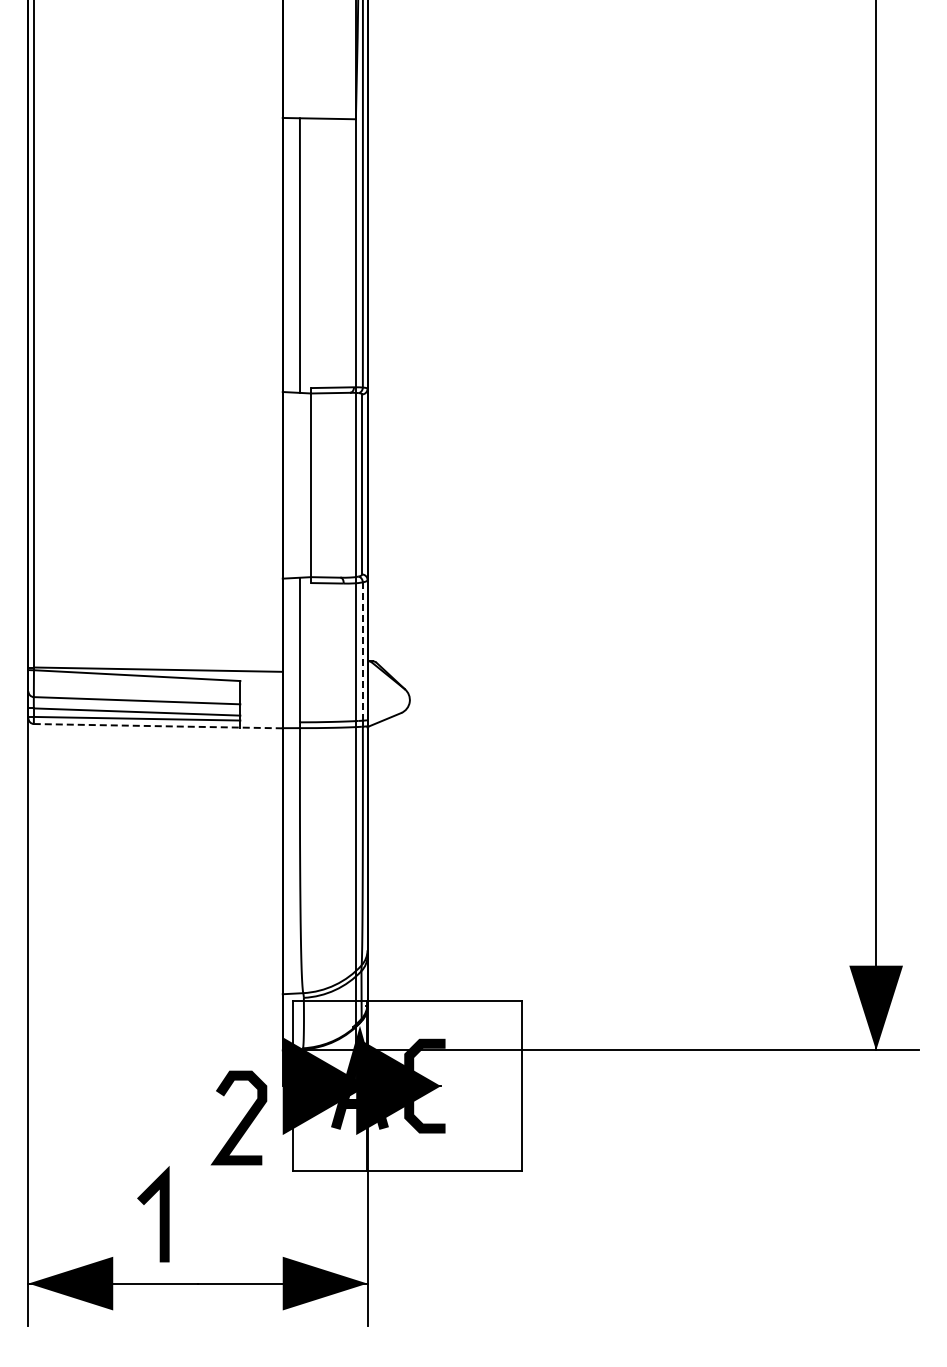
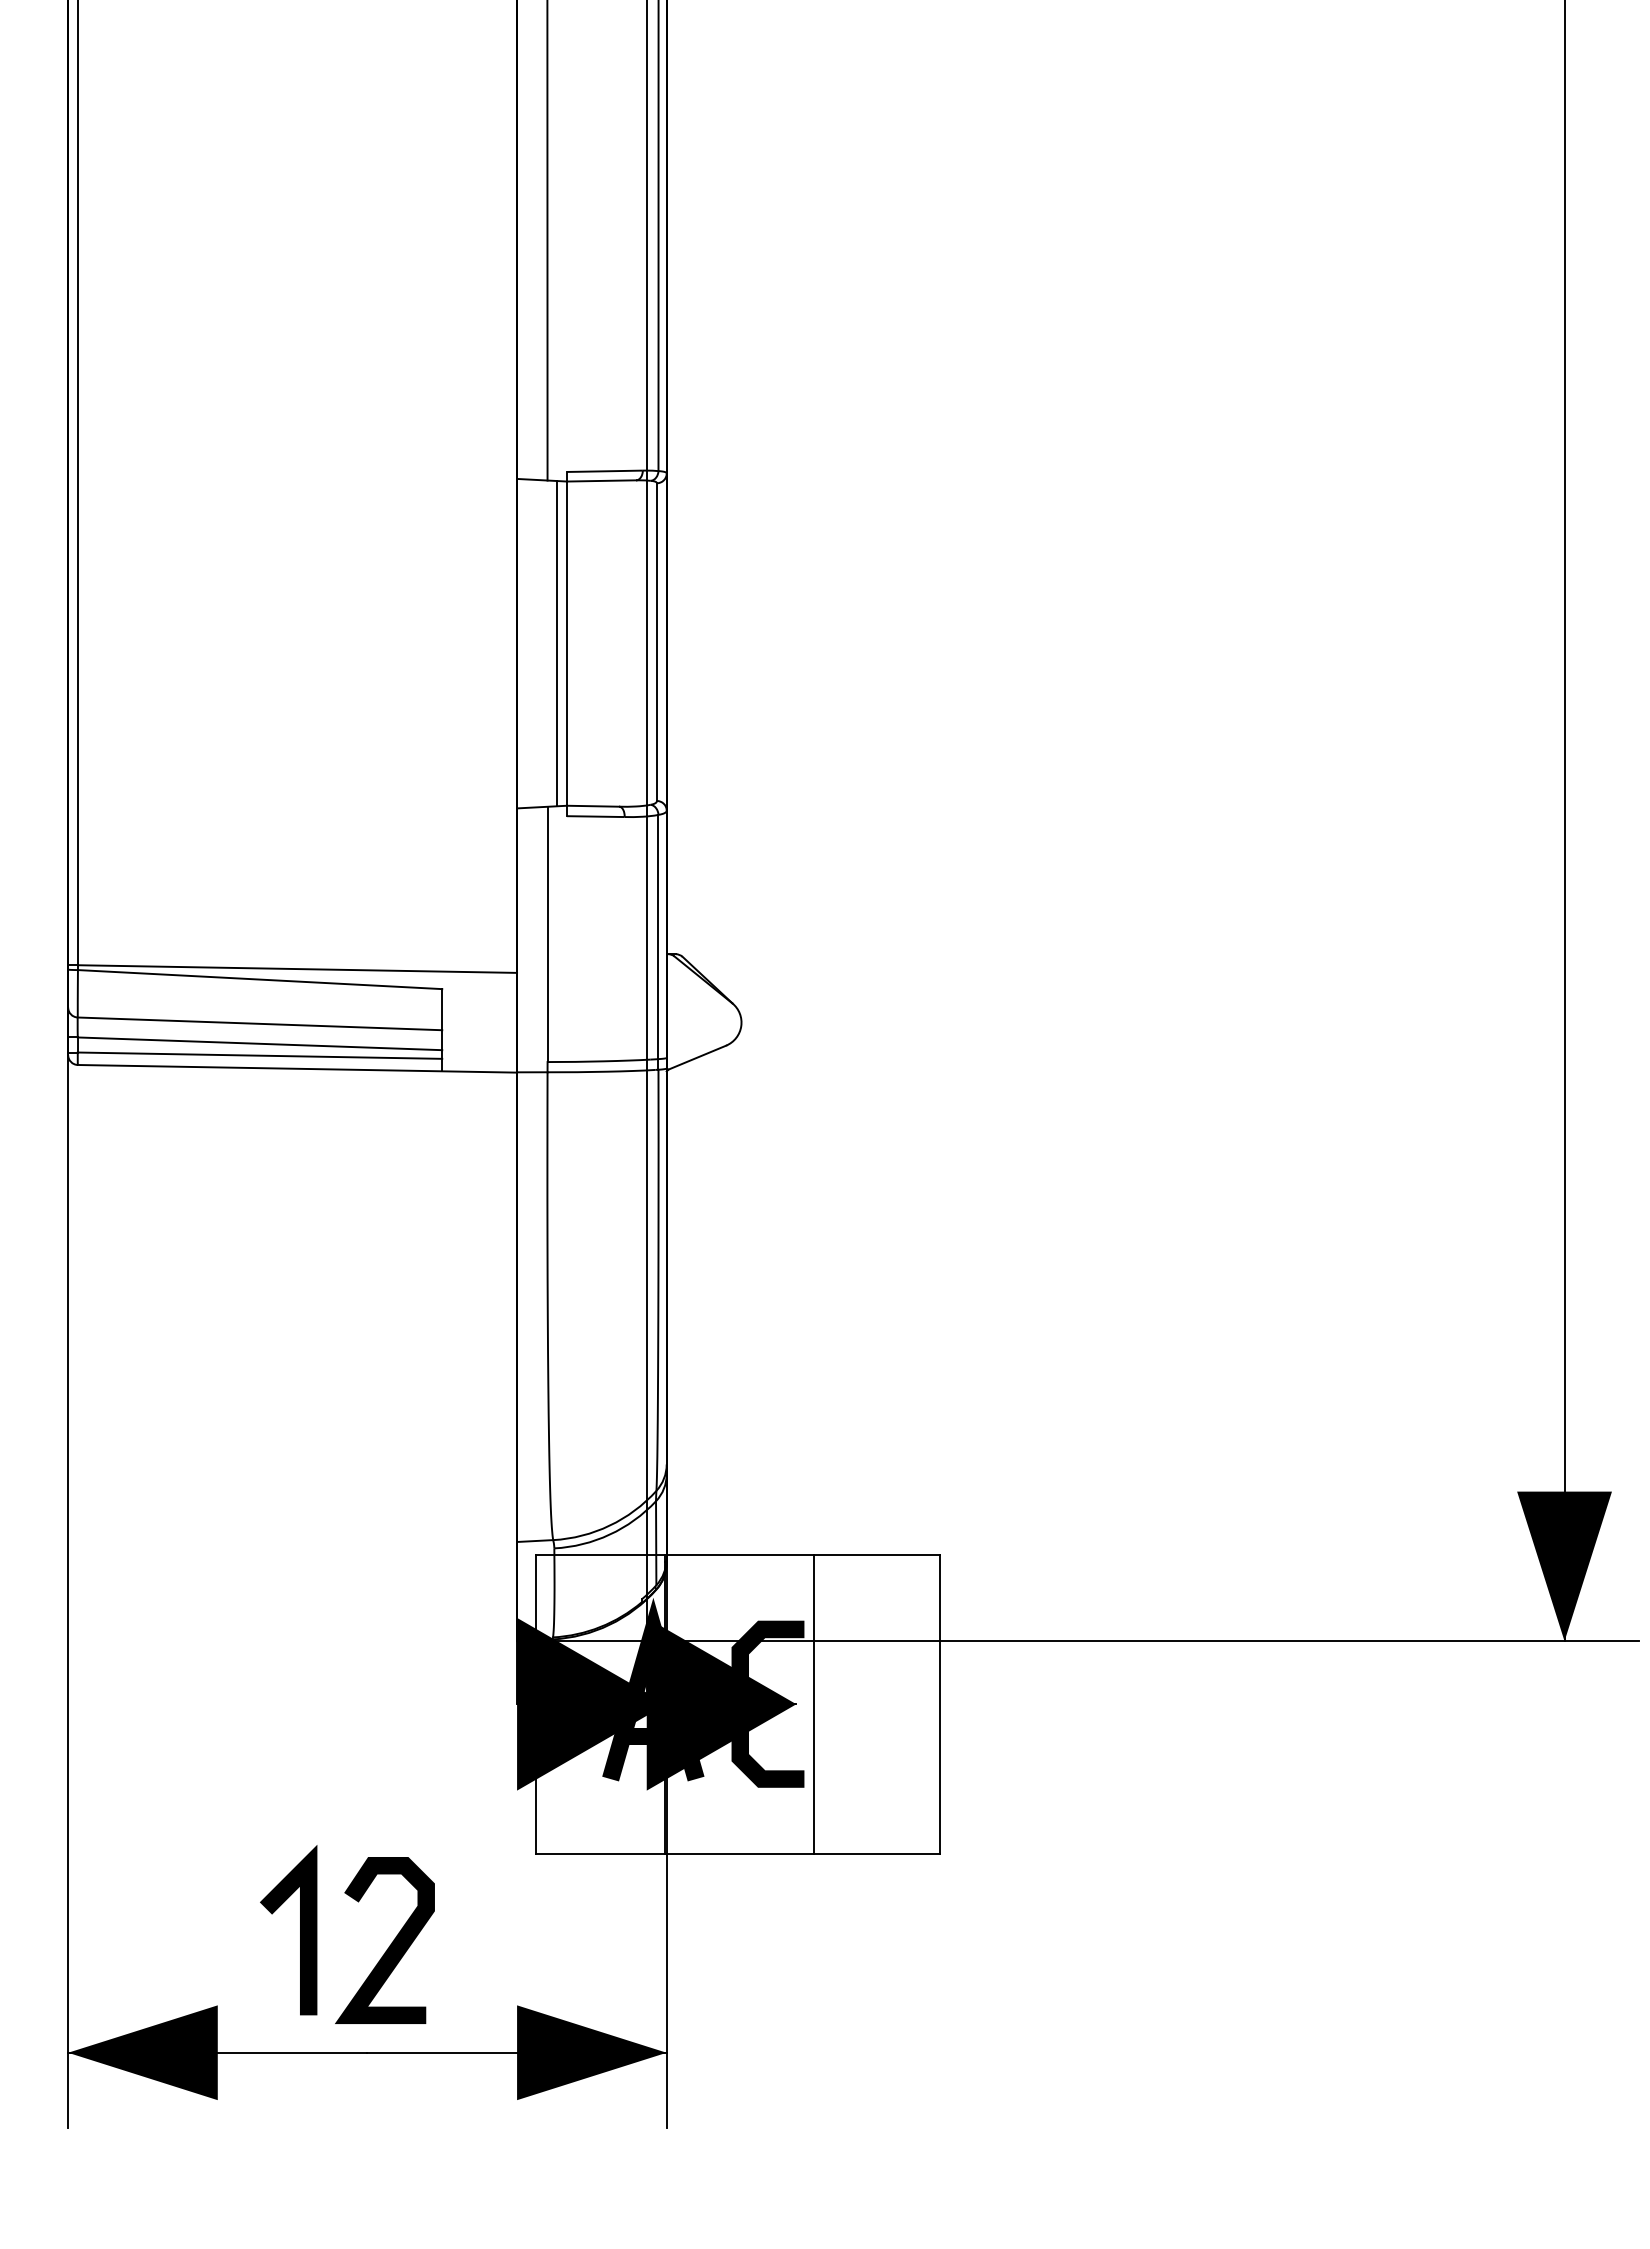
line: (305, 485) -> (557, 643), added
line: (362, 651) -> (657, 936), dashed -> solid
line: (157, 726) -> (295, 1069), dashed -> solid
line: (450, 1085) -> (813, 1703), added
curve: (241, 1120) -> (389, 1944), moved

